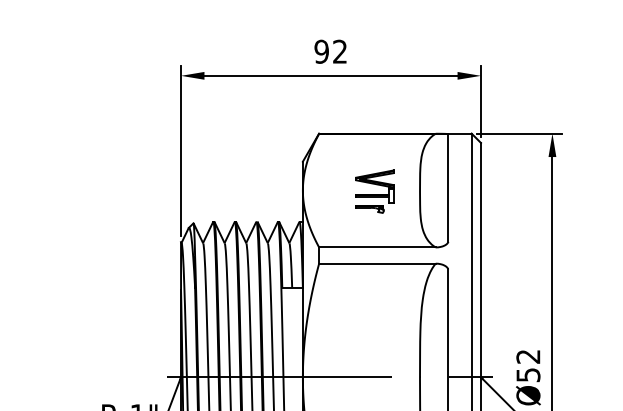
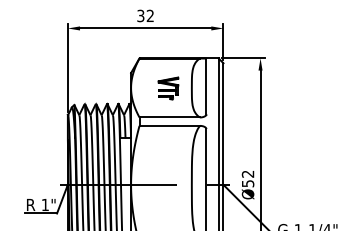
text: (321, 50) -> (140, 15), 92 -> 32

